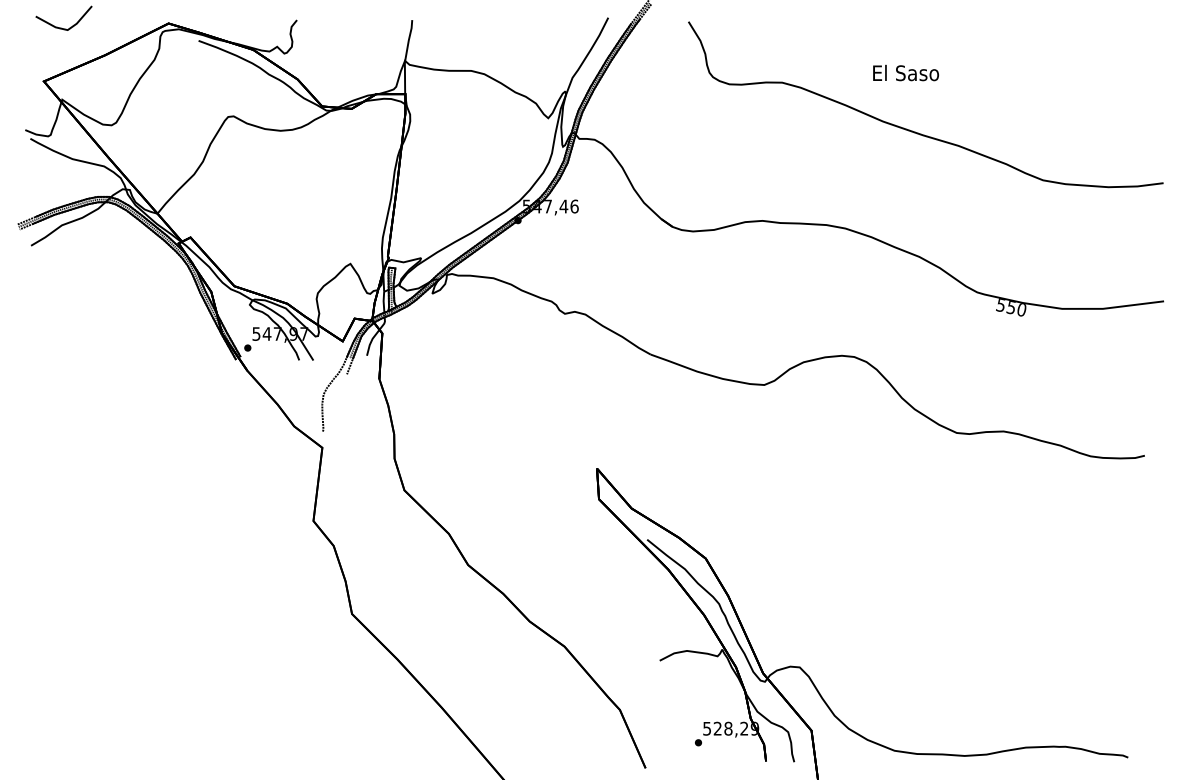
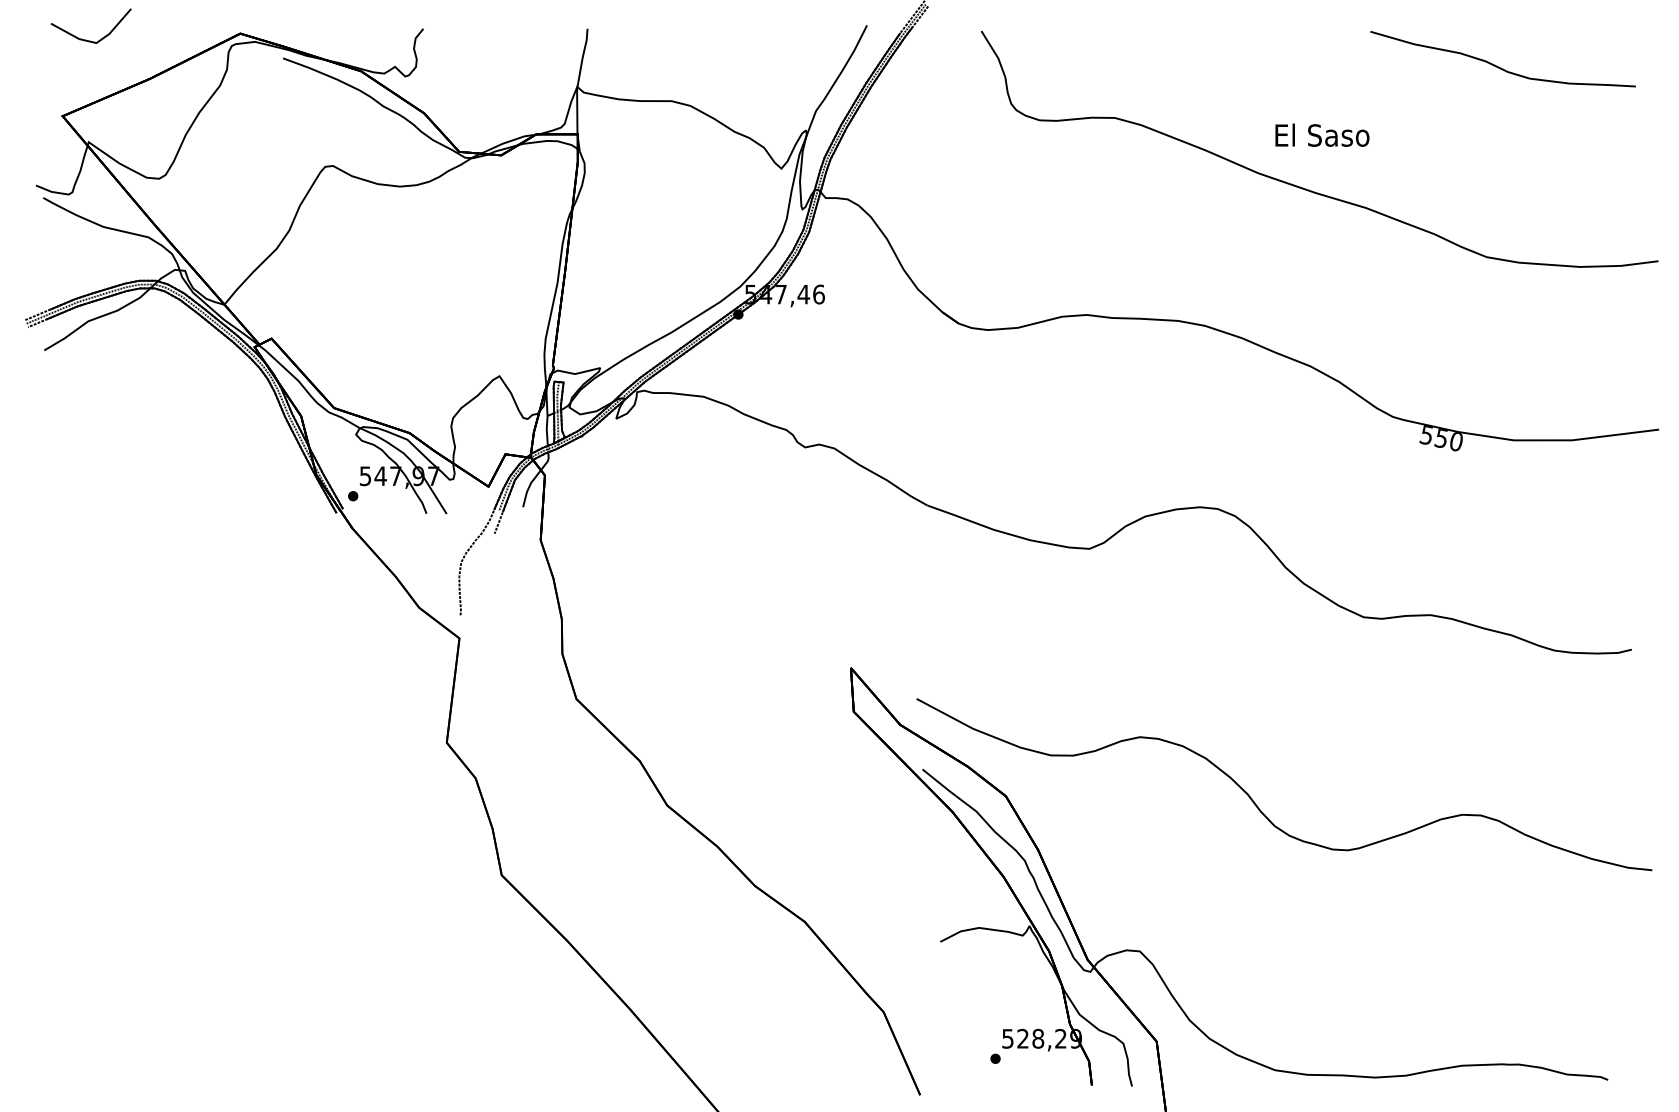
part: (1052, 46) -> (1499, 66), added
text: (906, 72) -> (1322, 134), moved
curve: (882, 565) -> (1258, 806), added

